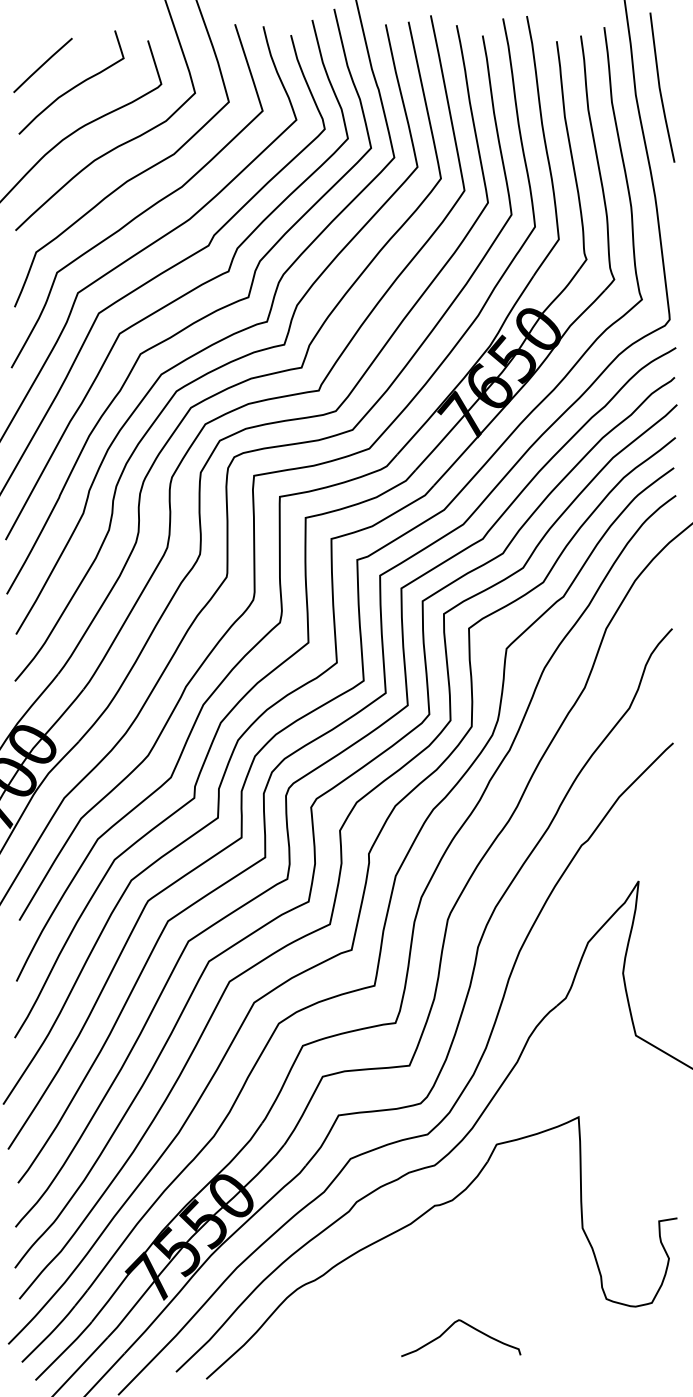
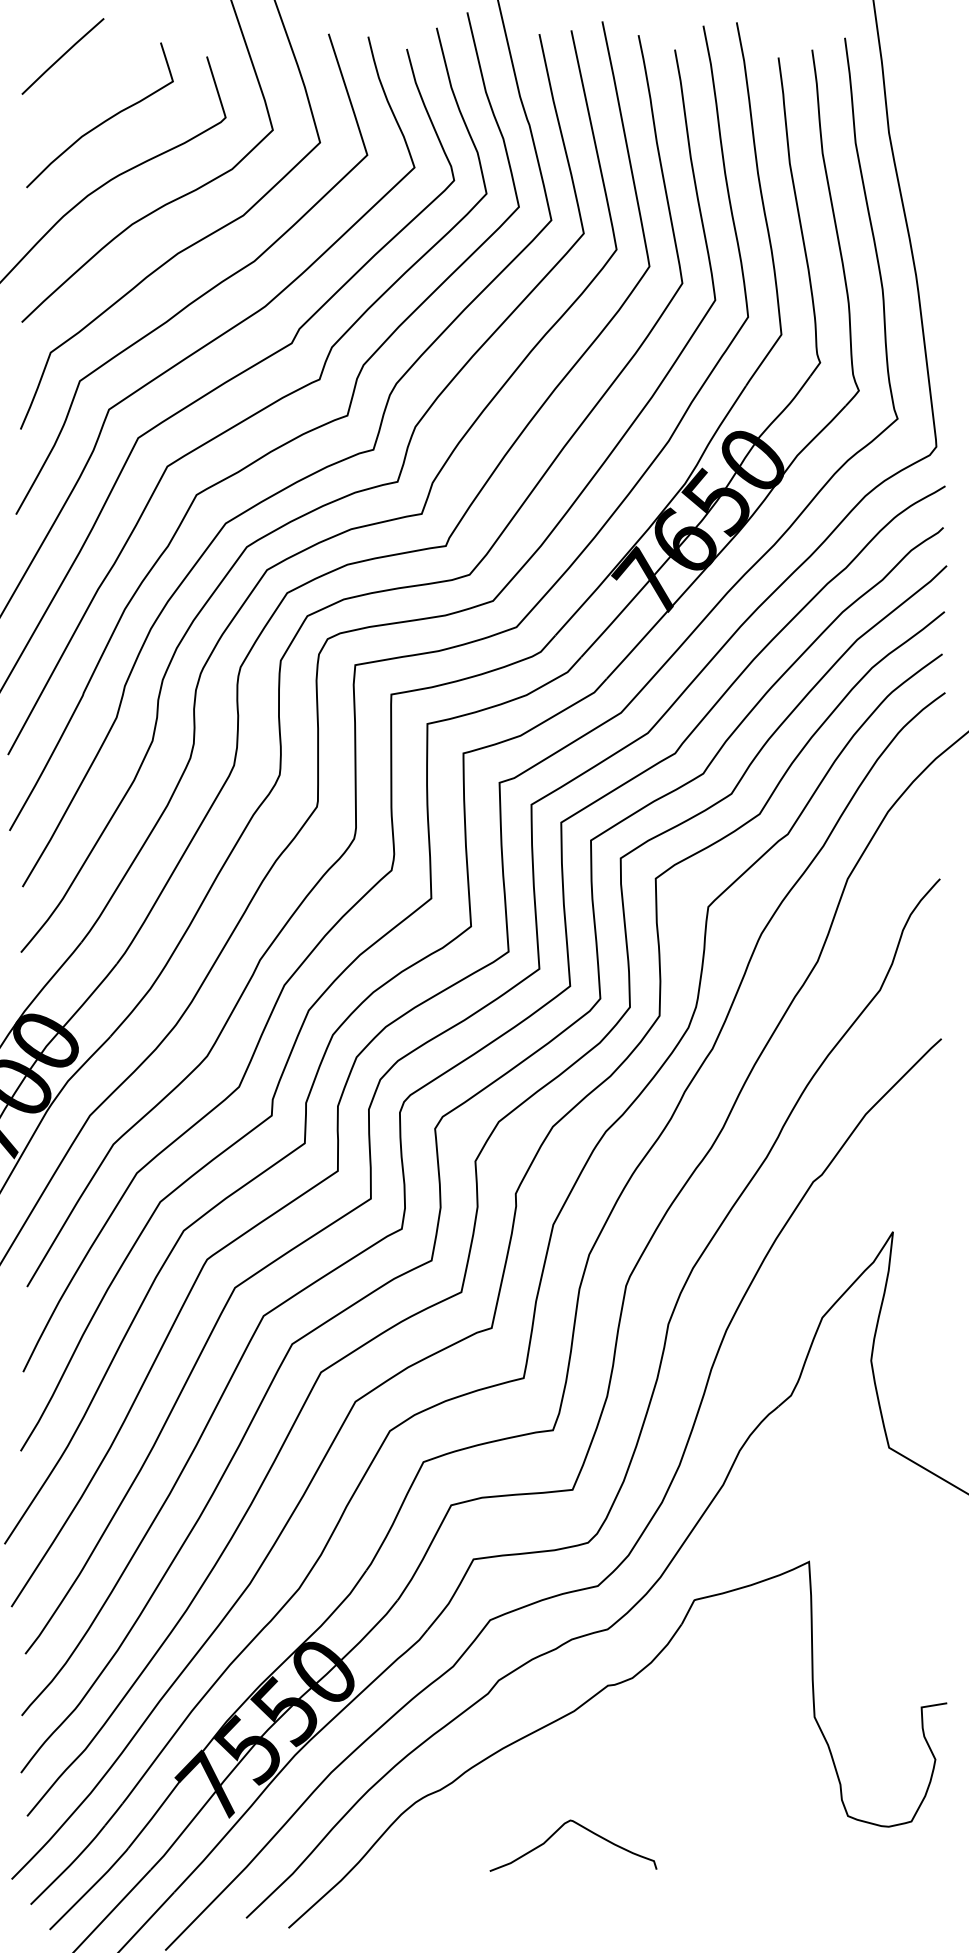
line: (42, 65) -> (62, 56), moved
line: (660, 87) -> (923, 122), removed
curve: (468, 1326) -> (583, 1829), moved

